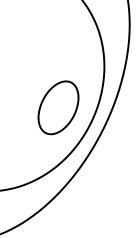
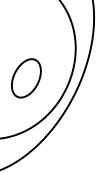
part: (58, 107) -> (26, 78), moved

